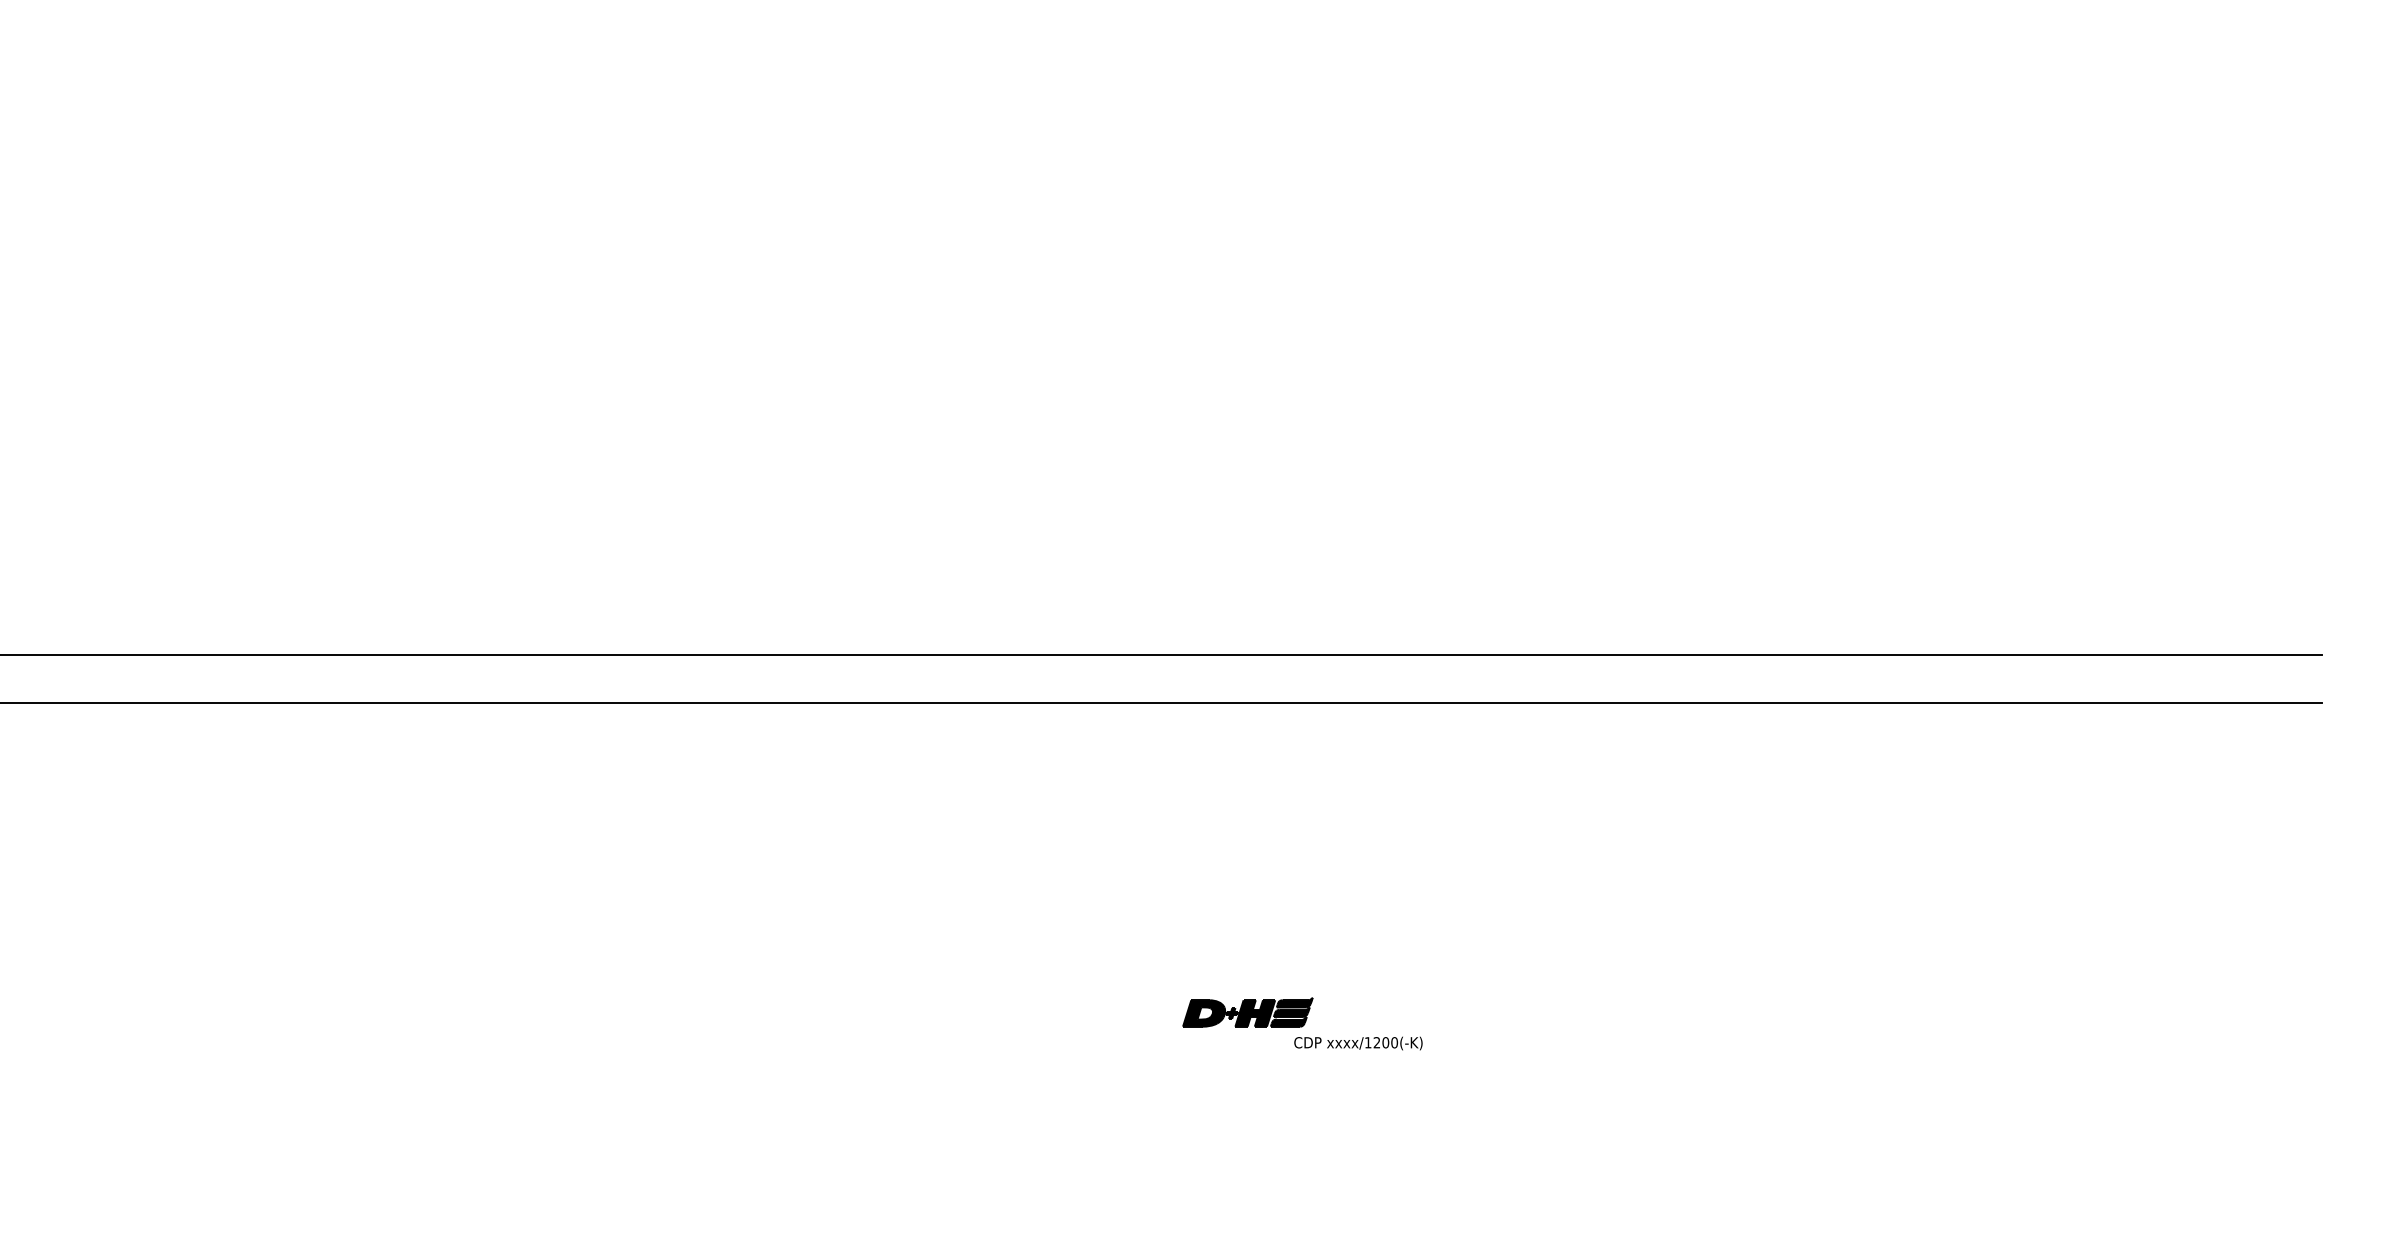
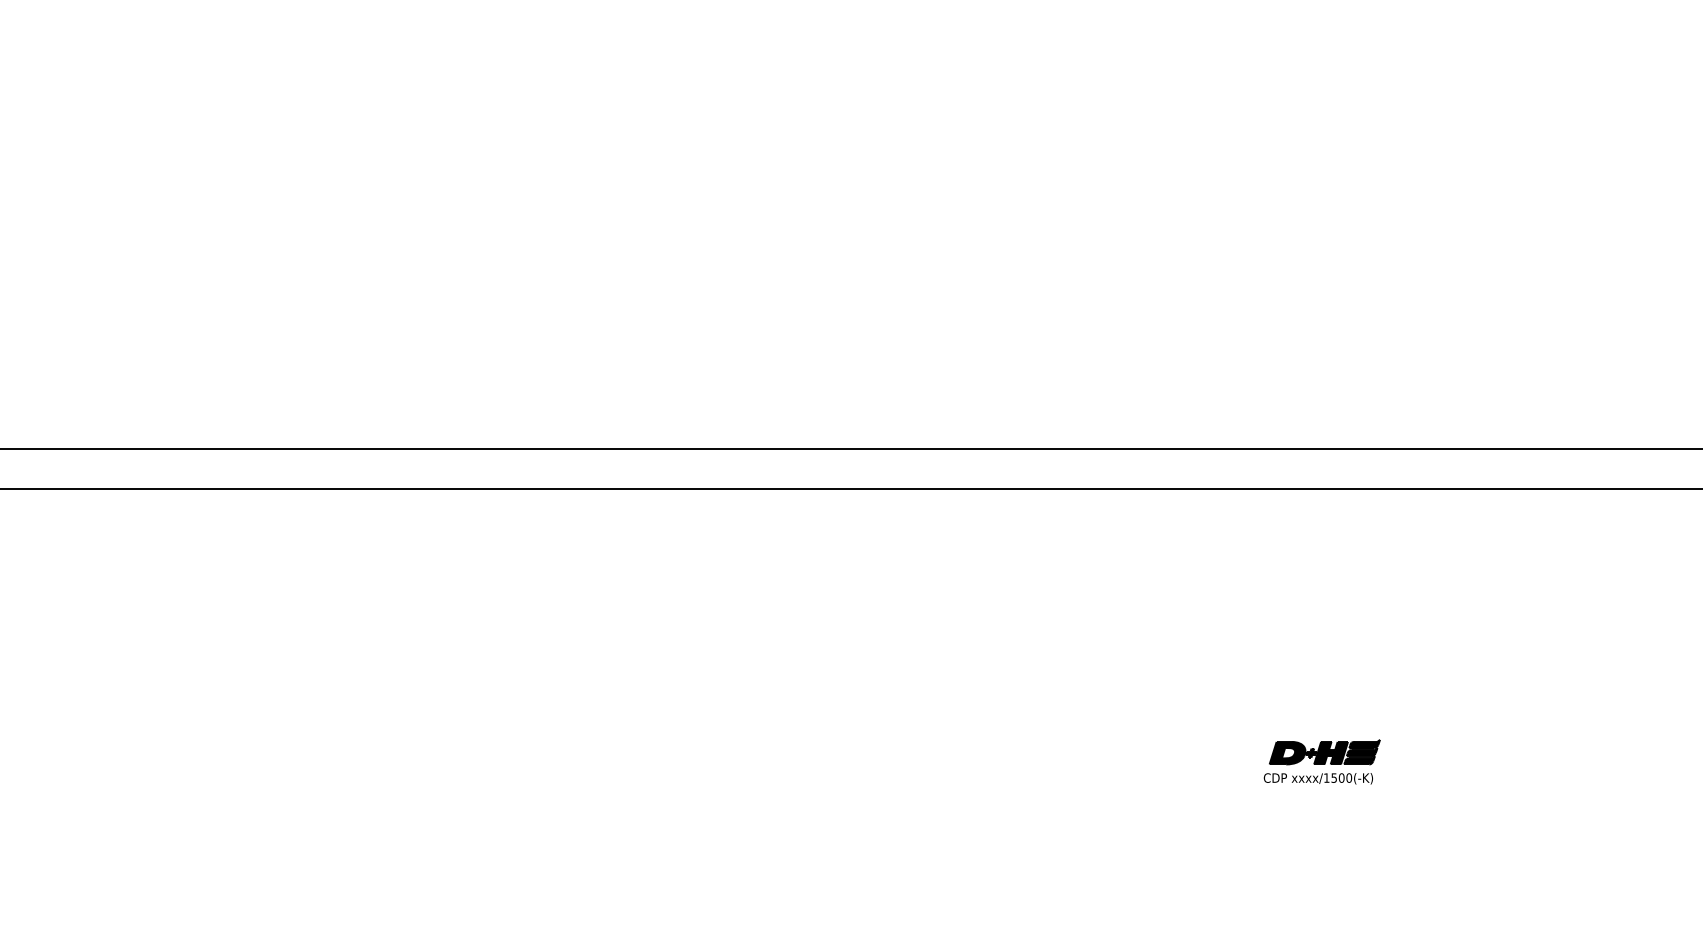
part: (1247, 1012) -> (1324, 752), moved
text: (1376, 1042) -> (1333, 777), xxxx/1200(-K) -> xxxx/1500(-K)

